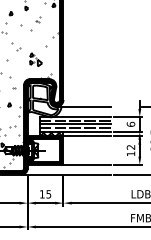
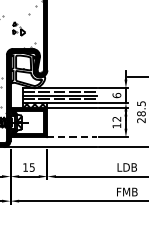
line: (83, 106) -> (67, 77), removed
line: (87, 164) -> (72, 136), solid -> dashed

